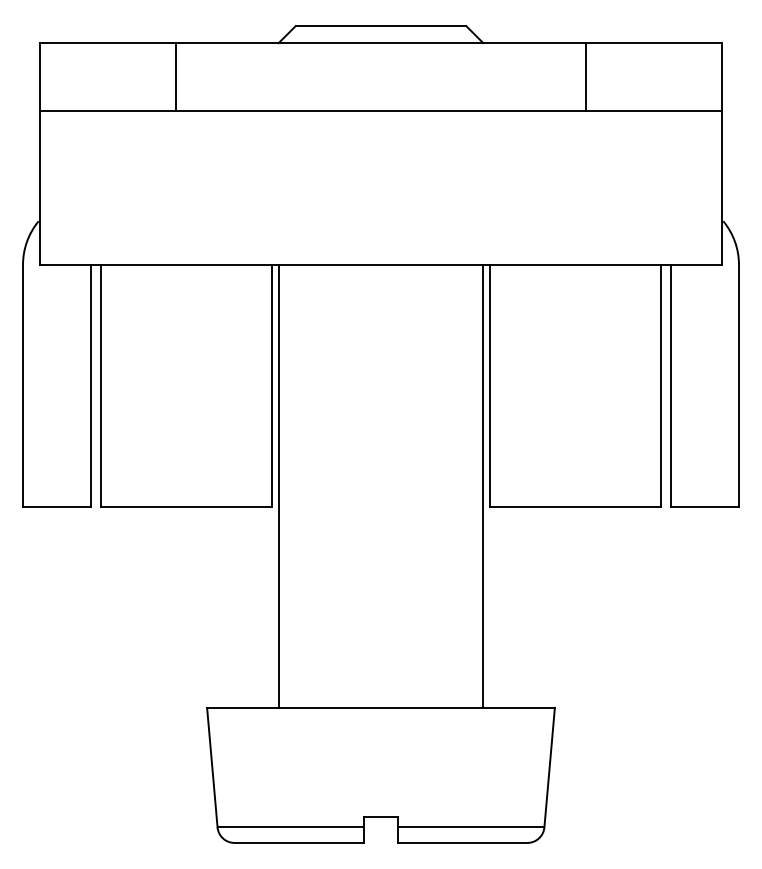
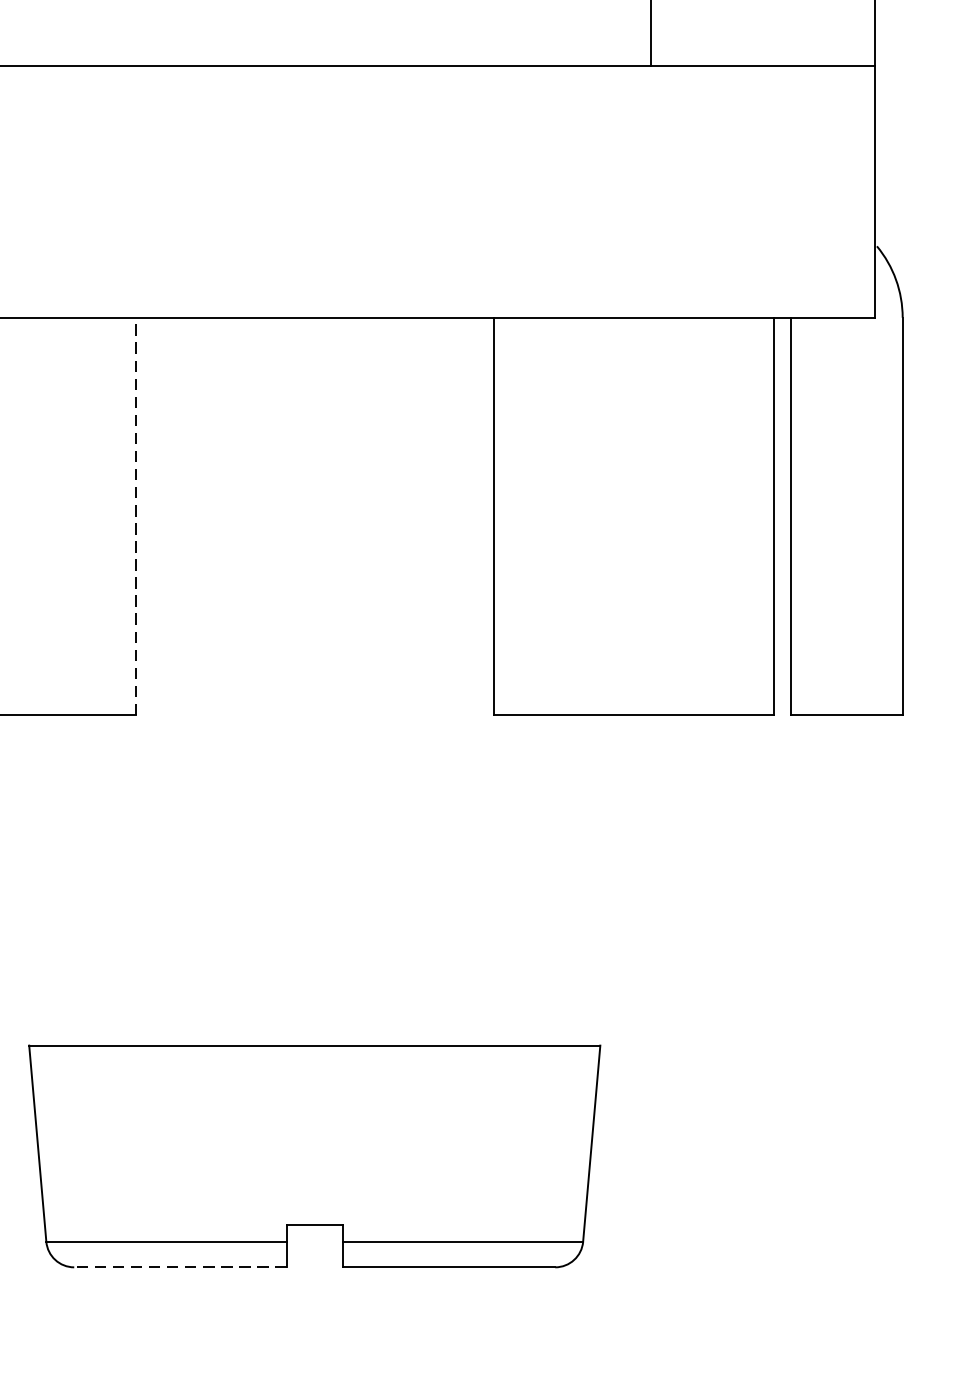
line: (271, 385) -> (134, 516), solid -> dashed
line: (278, 485) -> (146, 680), removed
line: (483, 485) -> (483, 680), removed
line: (299, 842) -> (180, 1266), solid -> dashed

